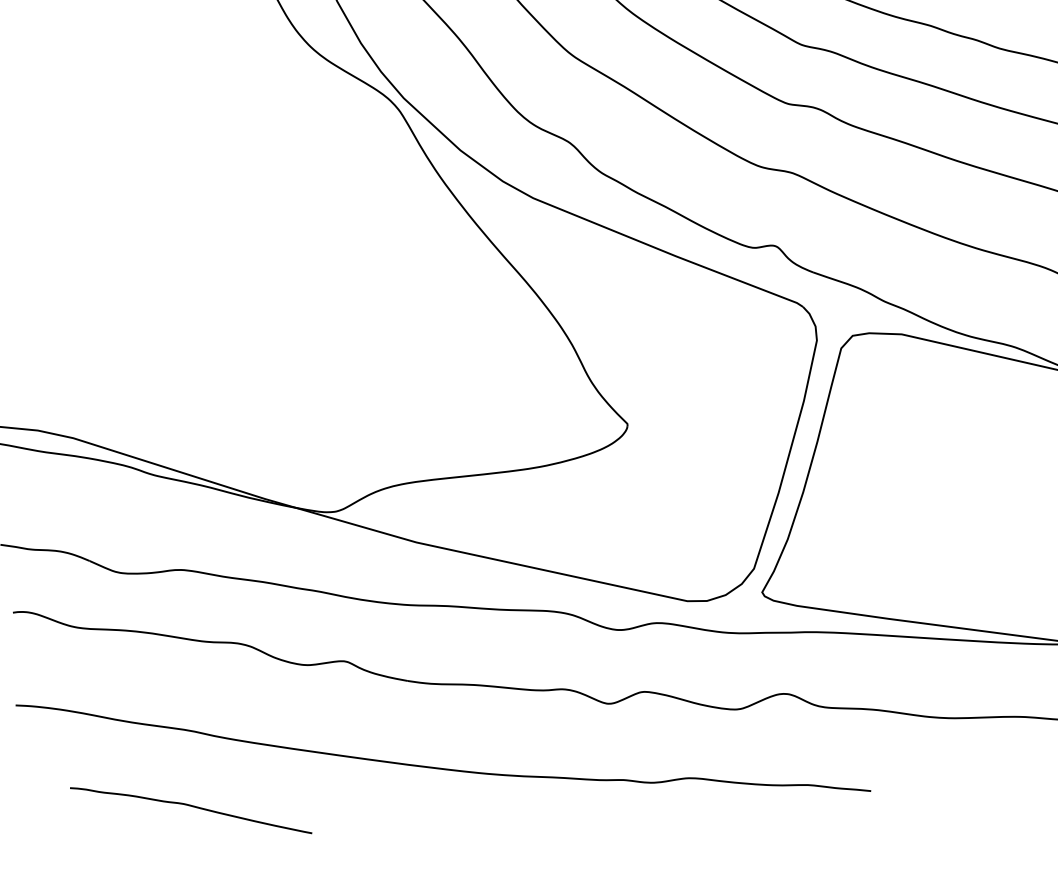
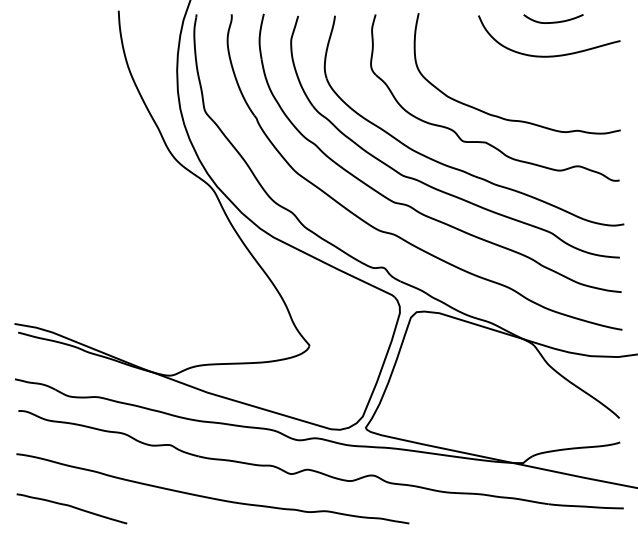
curve: (189, 807) -> (71, 507), moved

